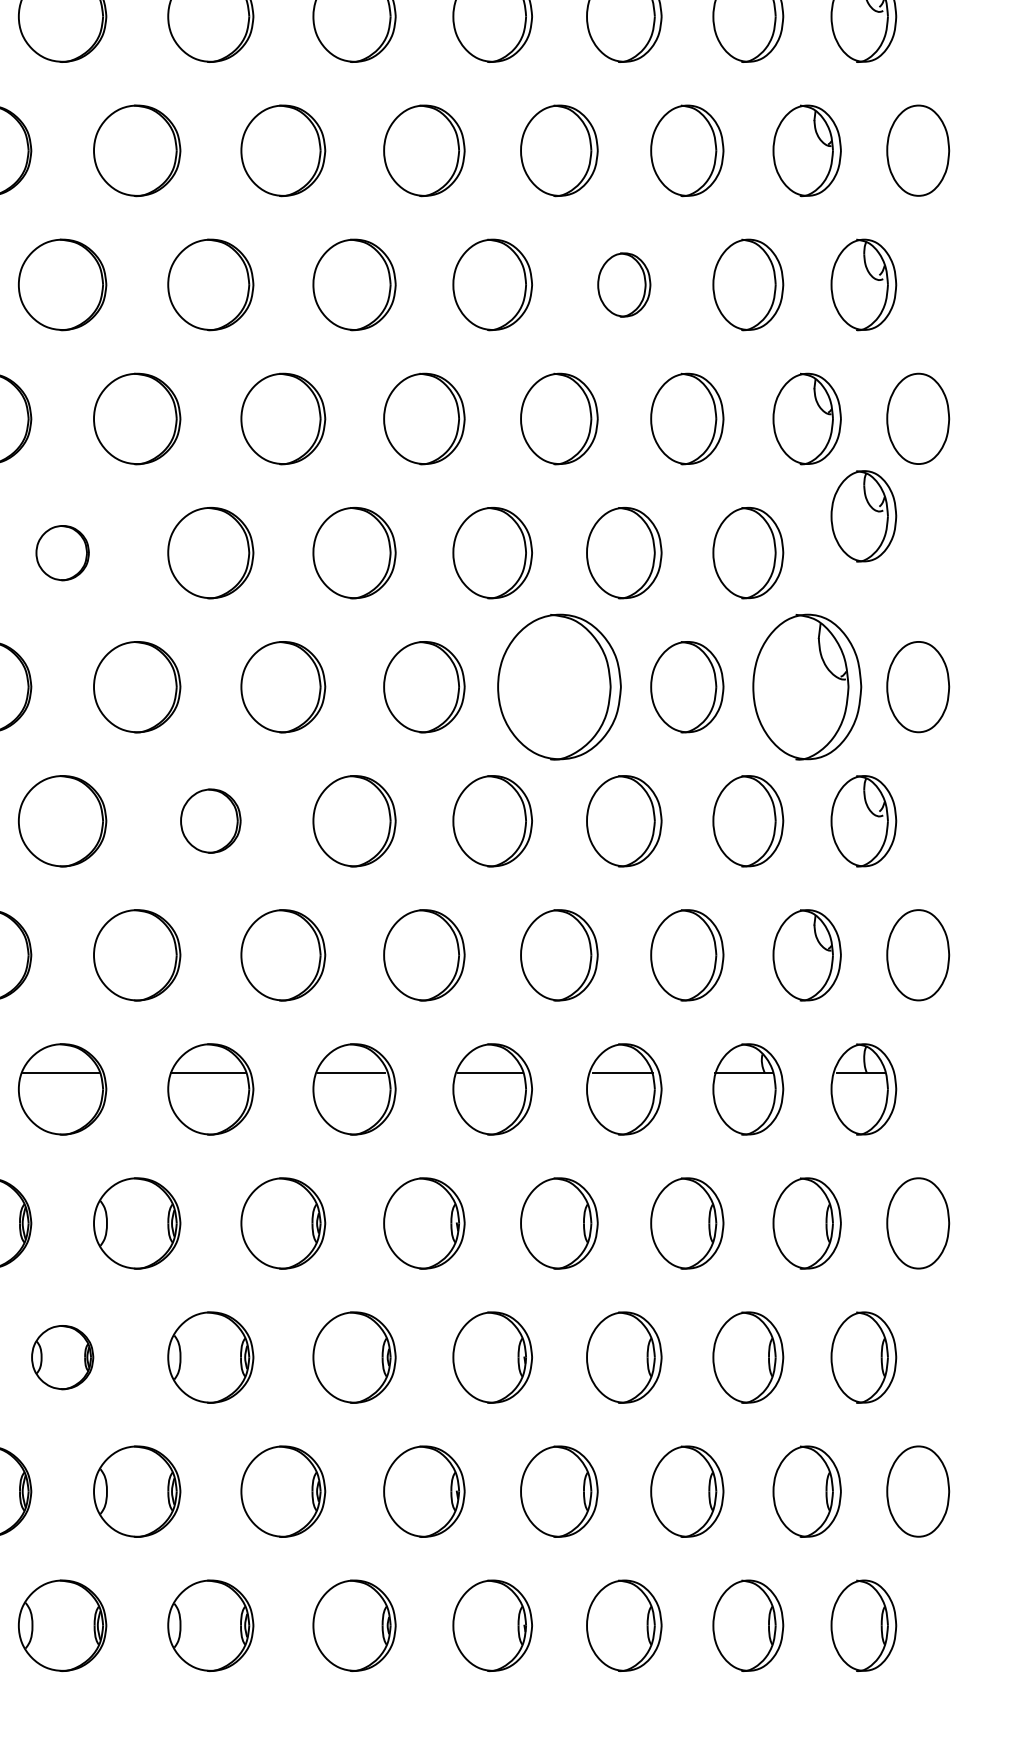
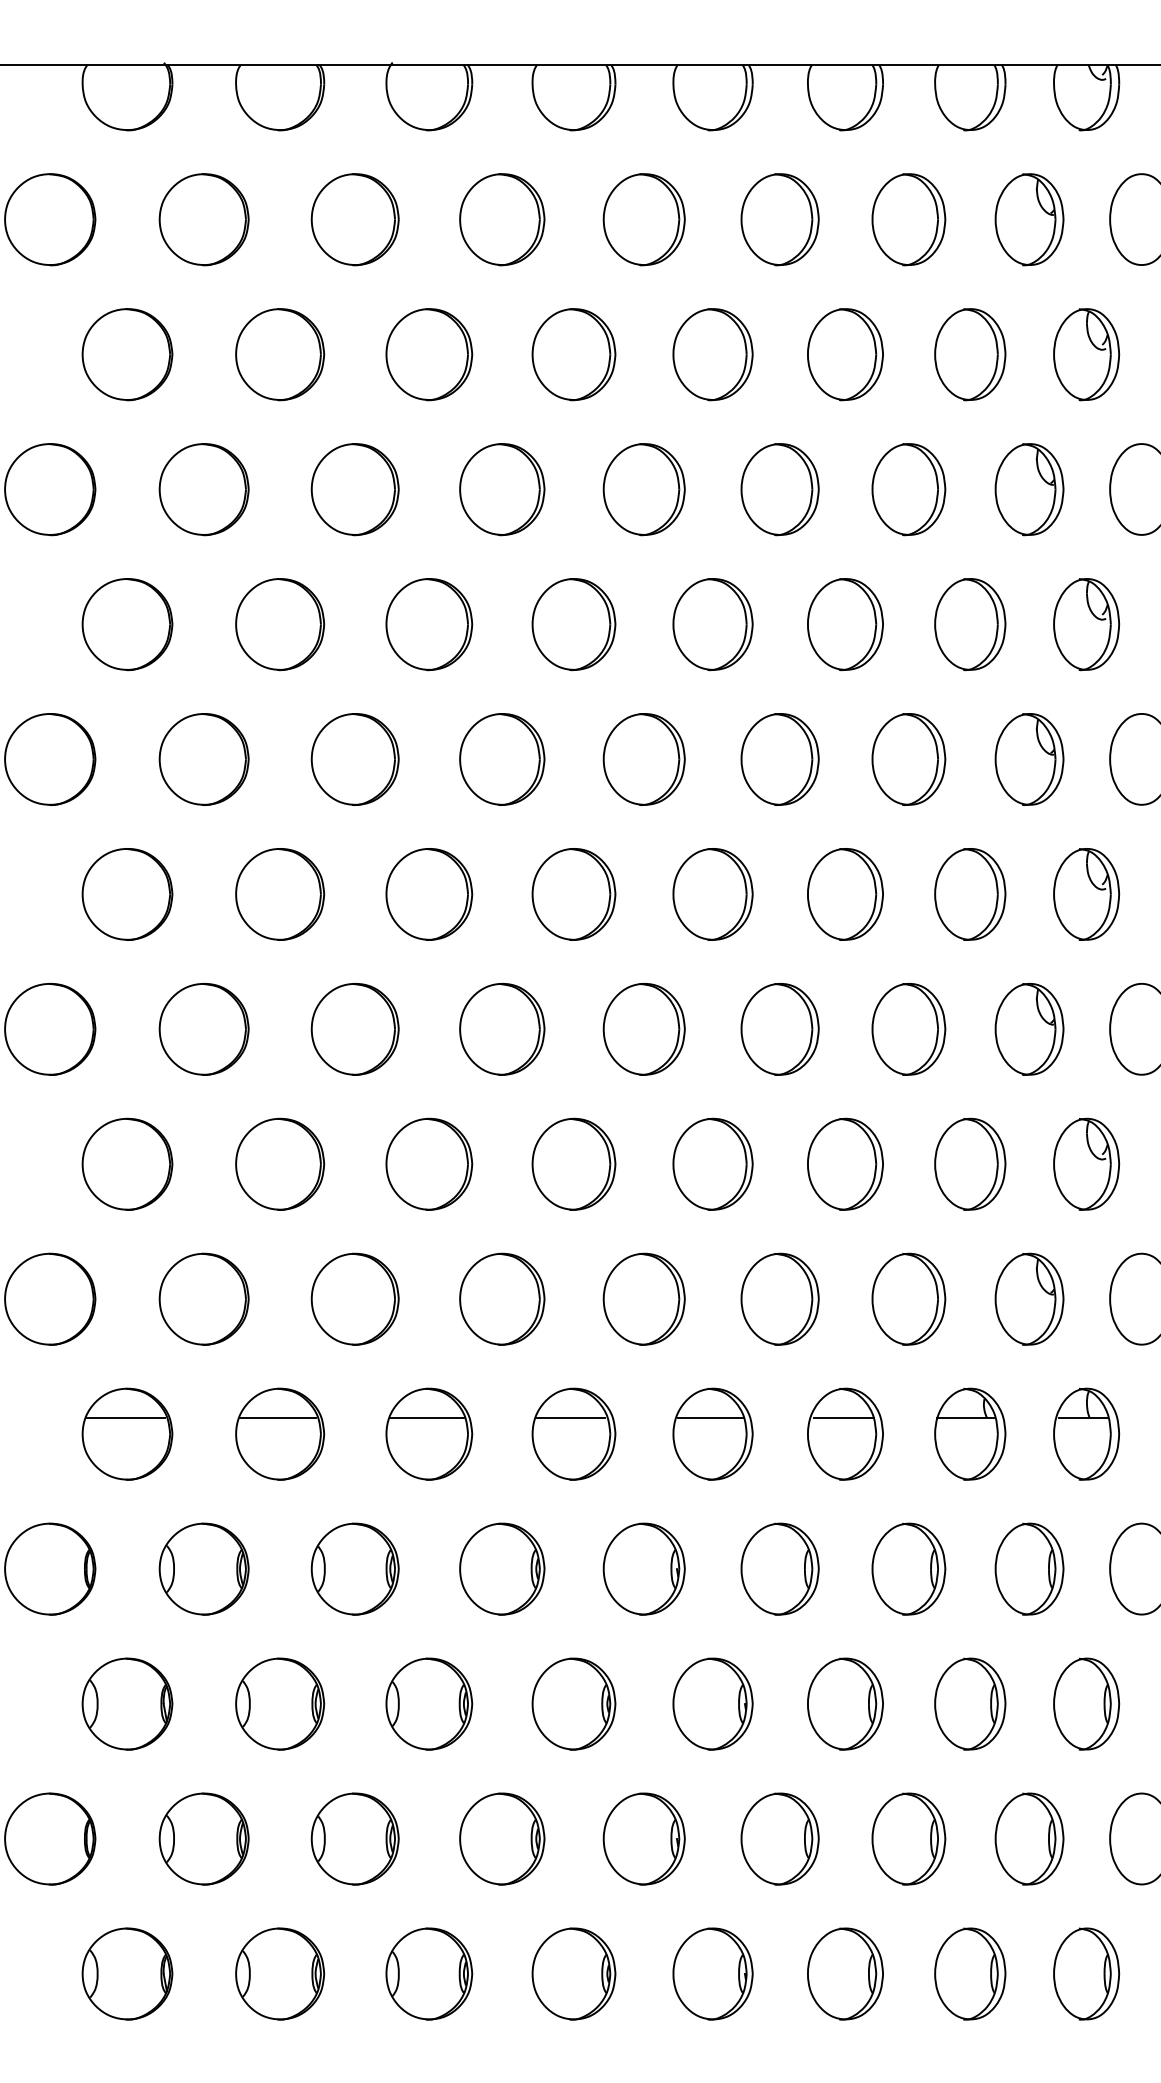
part: (624, 284) -> (845, 624), size x1.43
part: (863, 516) -> (1086, 894), moved
part: (62, 553) -> (280, 894), size x1.67
part: (558, 687) -> (779, 1029), size x0.62
part: (807, 687) -> (1029, 1029), size x0.62
part: (210, 820) -> (429, 1163), size x1.43
part: (62, 1356) -> (280, 1703), size x1.43

